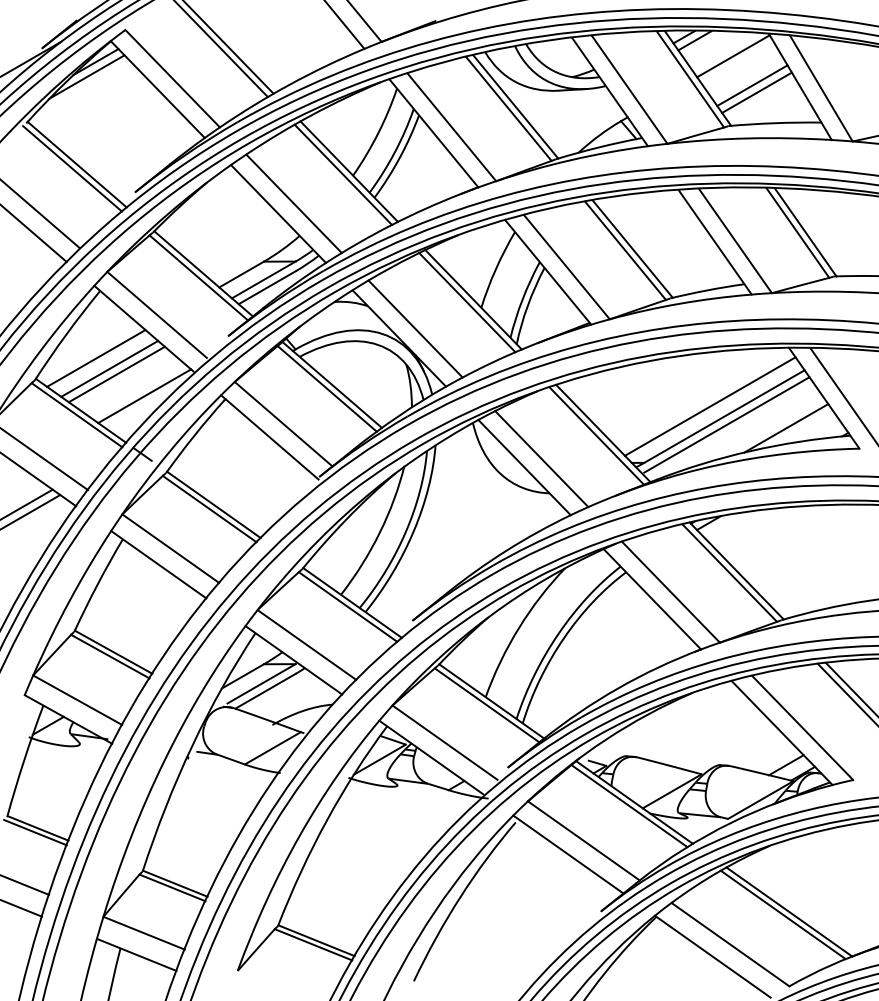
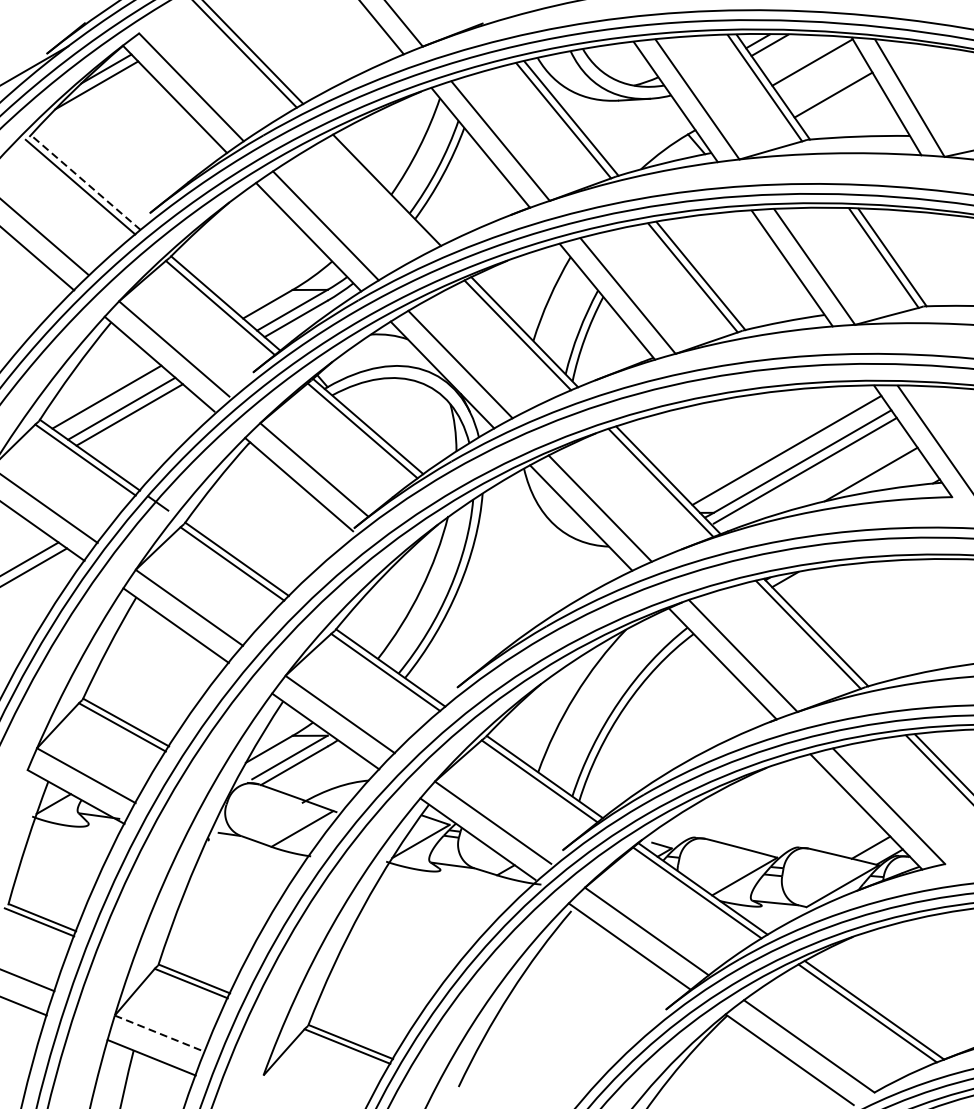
line: (756, 92) -> (838, 102), removed
line: (76, 164) -> (84, 182), solid -> dashed
line: (342, 174) -> (379, 193), removed
line: (144, 396) -> (160, 439), removed
line: (144, 933) -> (160, 1034), solid -> dashed

